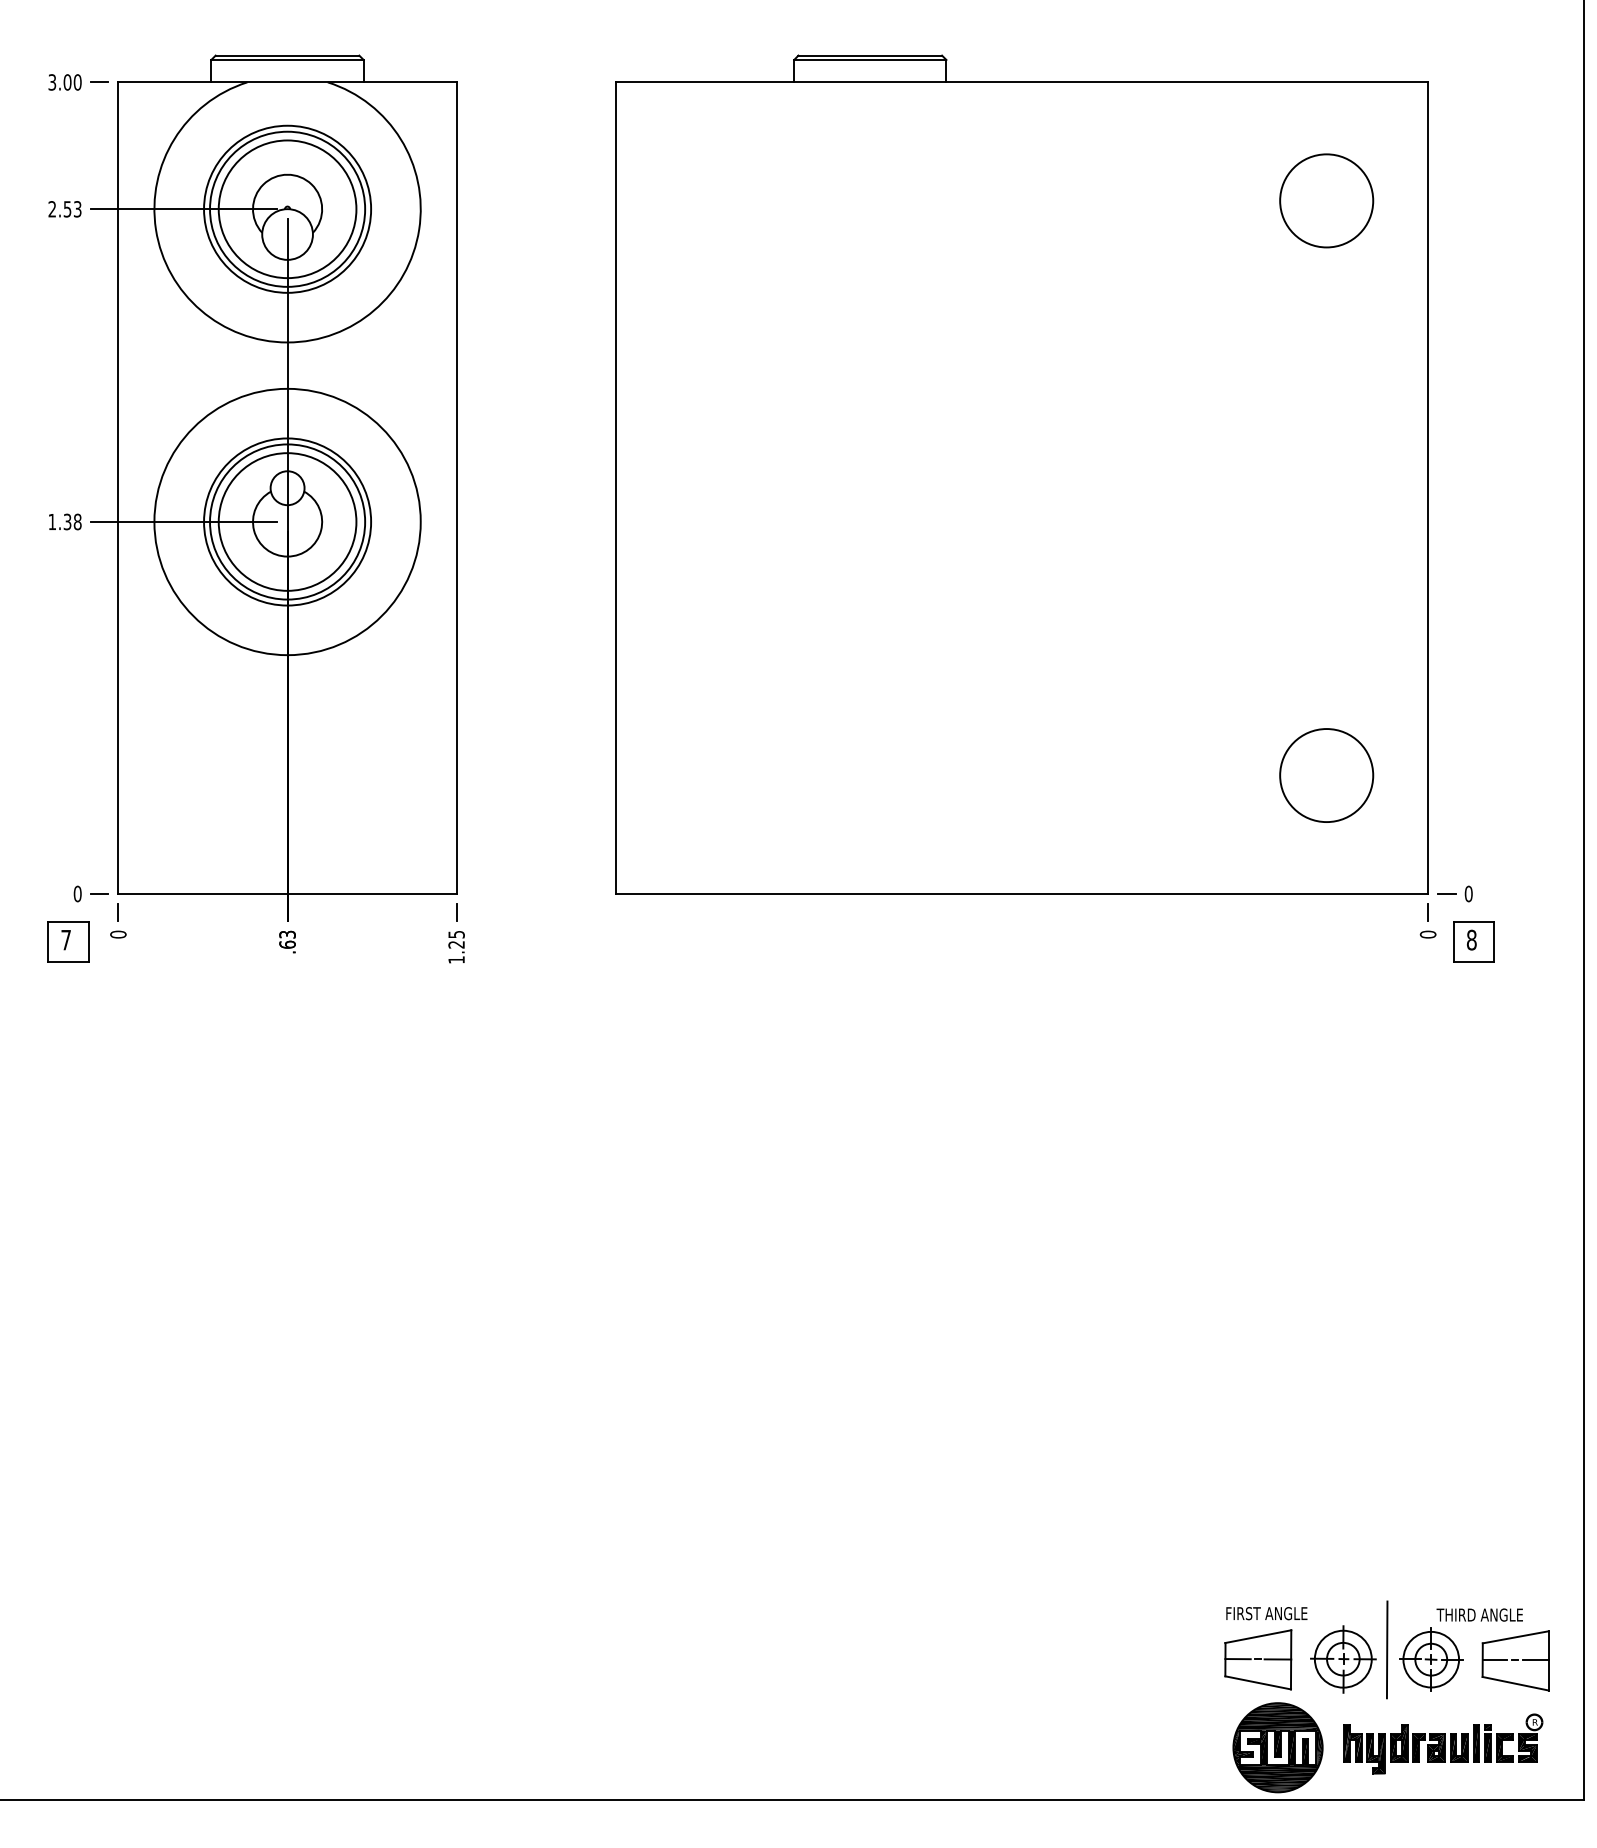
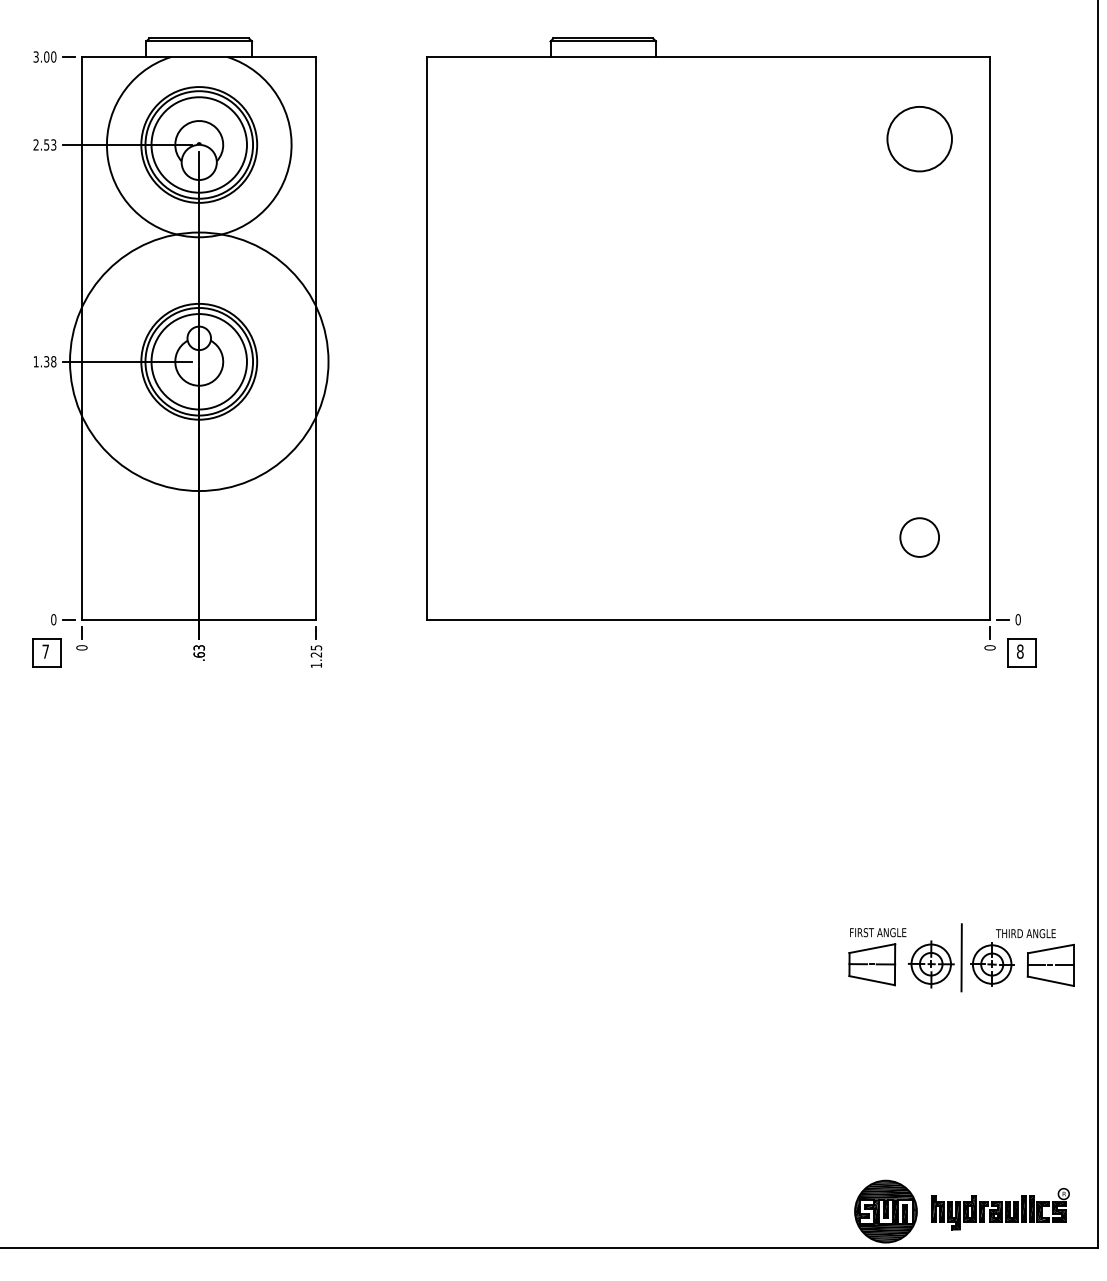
circle: (286, 521) -> (198, 361), size x1.4
circle: (1326, 775) -> (919, 537), size x0.6
part: (1386, 1649) -> (961, 957), moved

